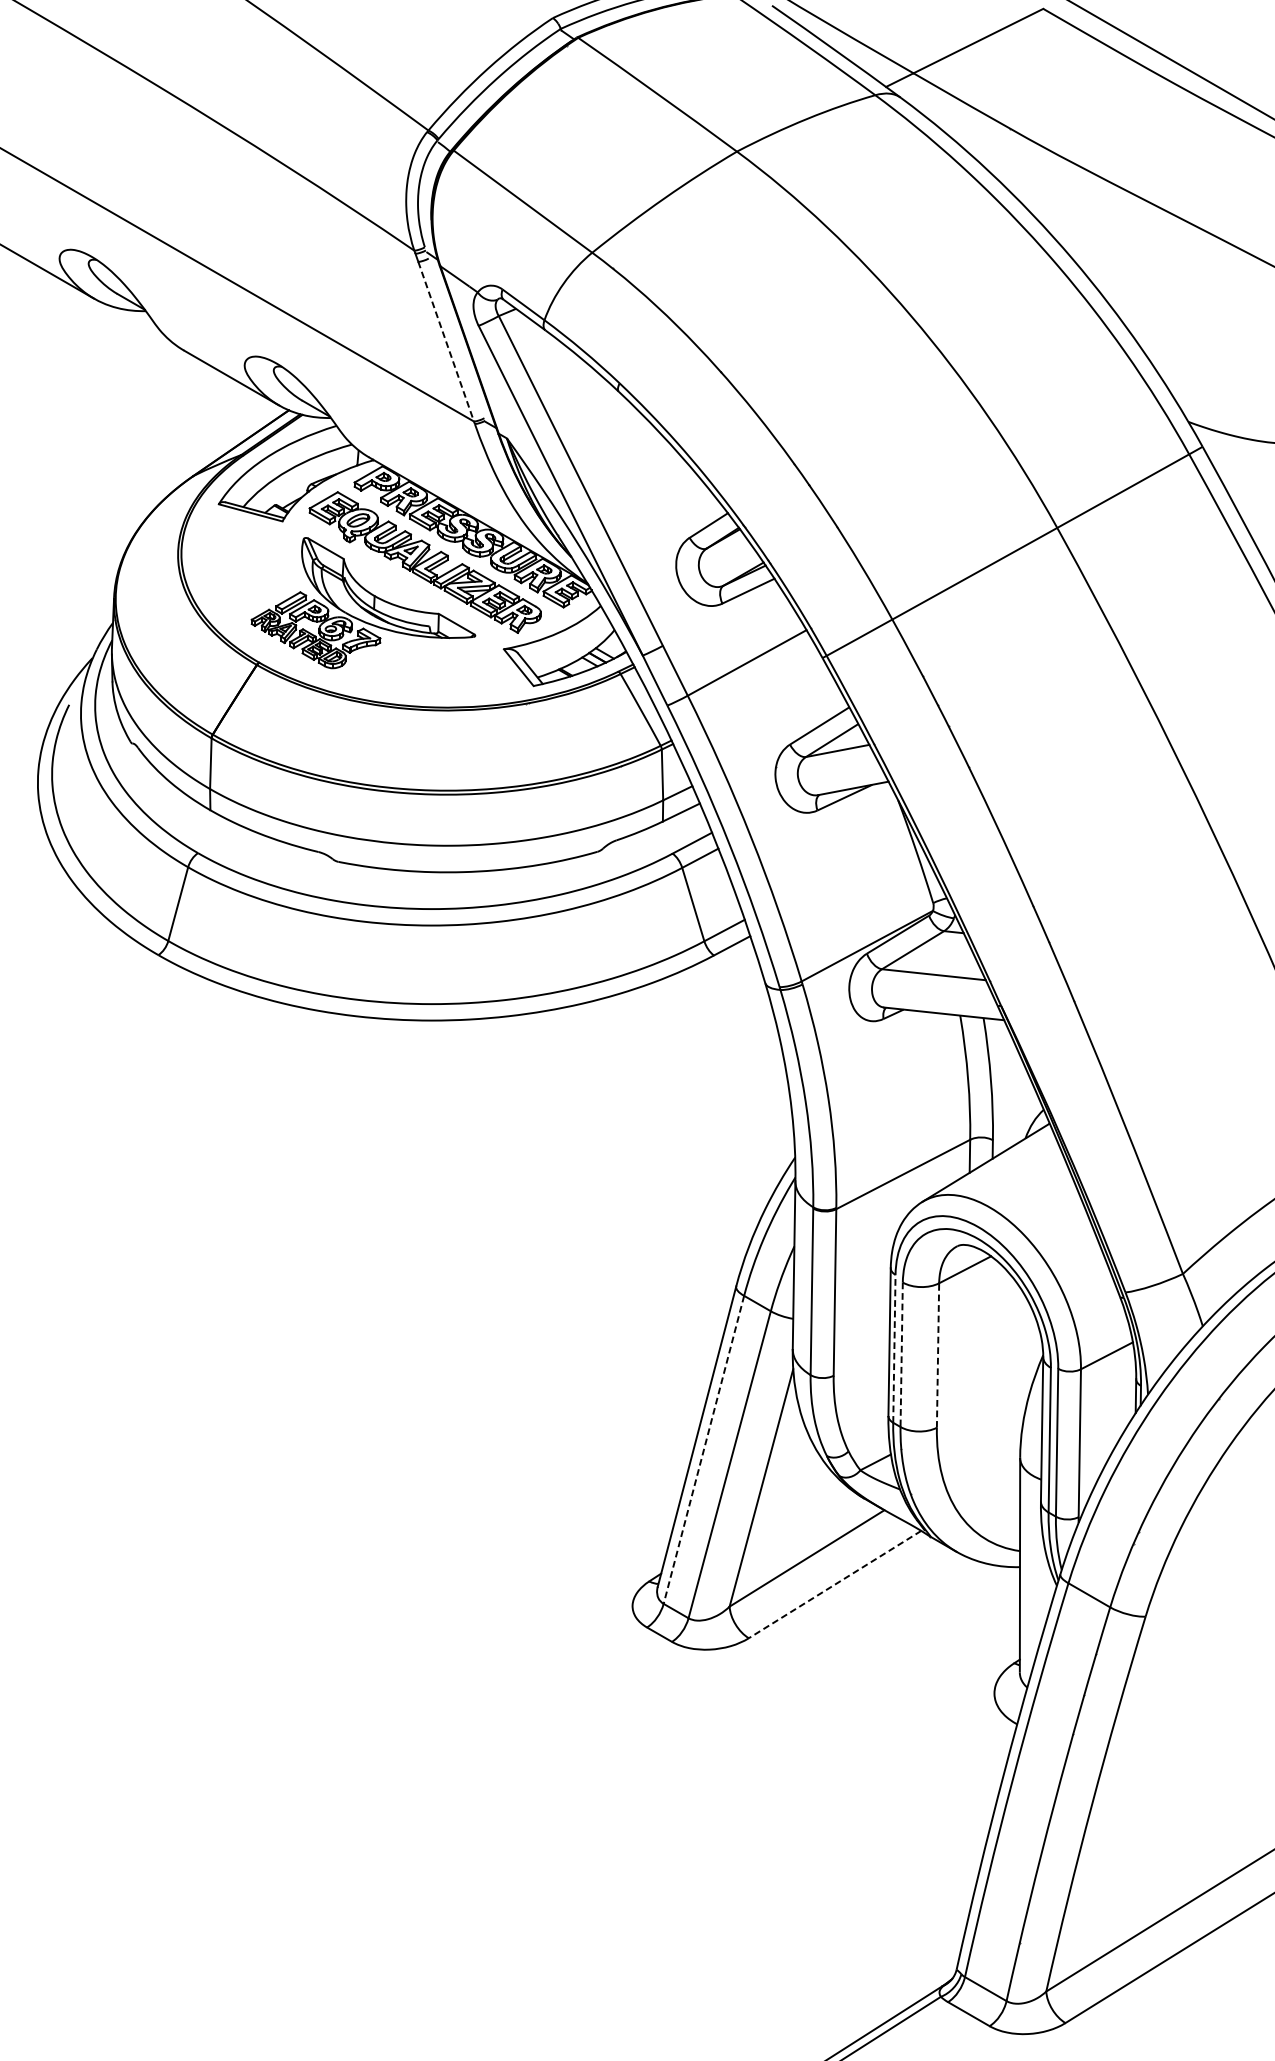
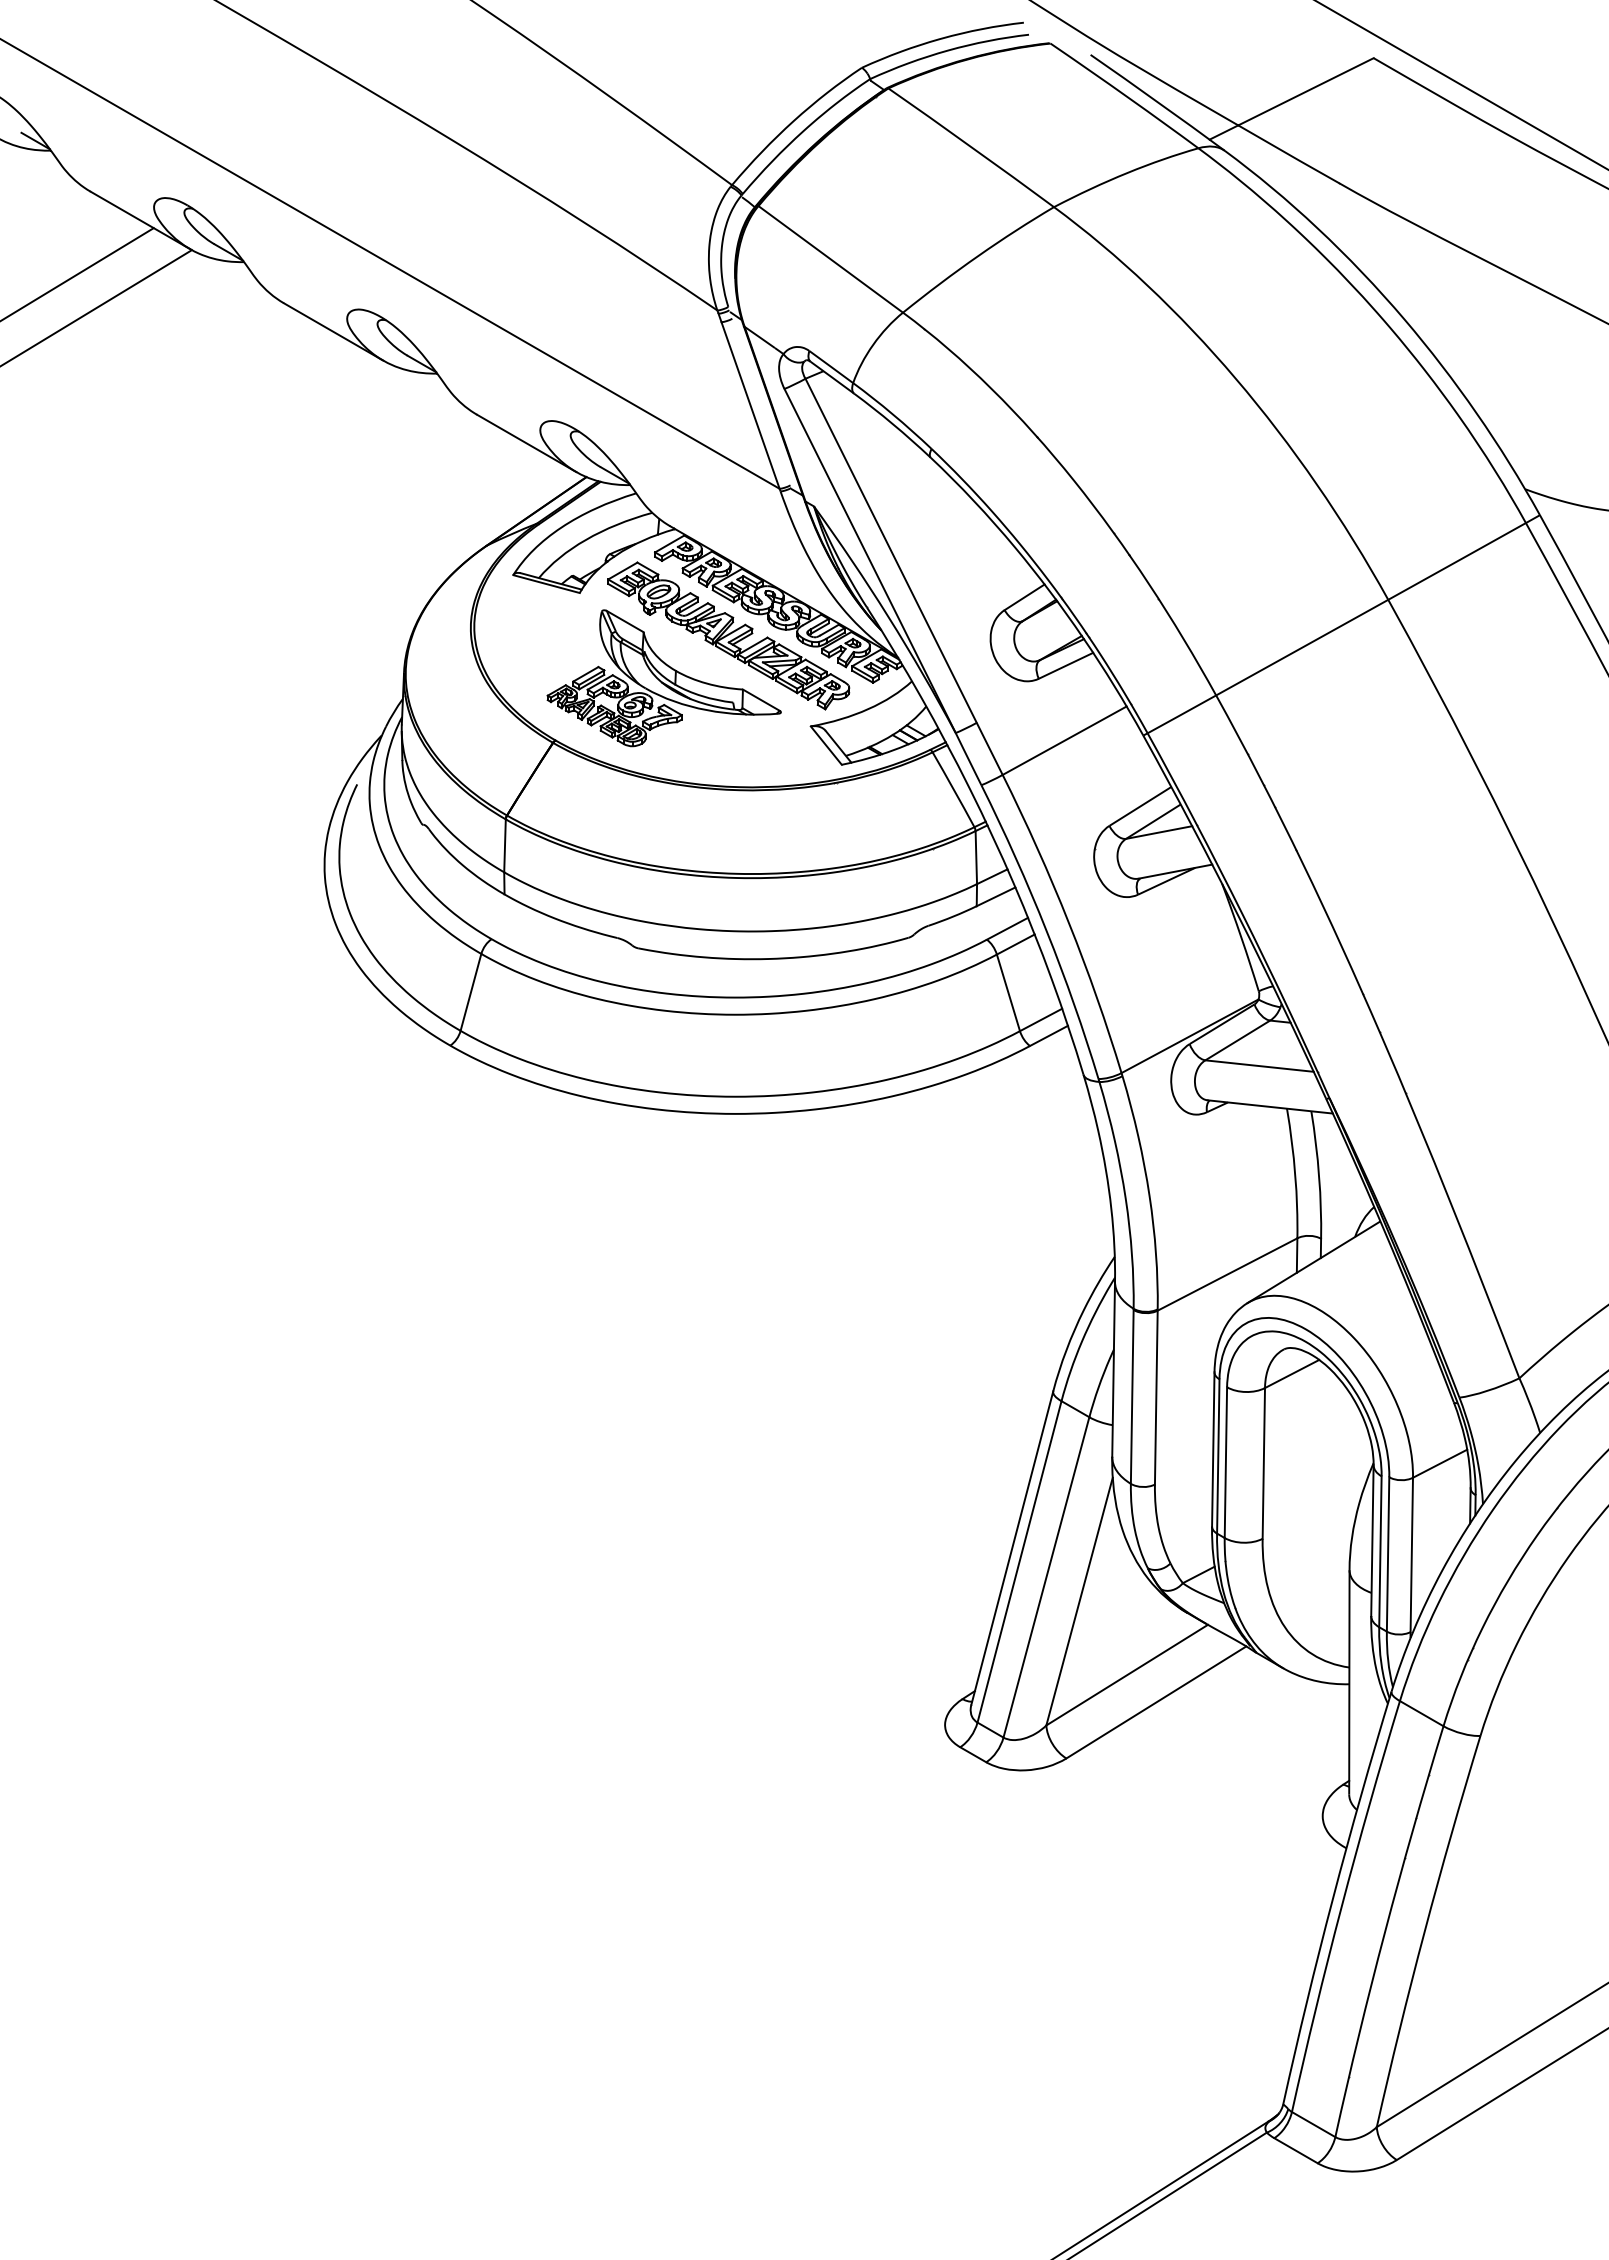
line: (446, 341) -> (750, 405), dashed -> solid
line: (894, 1347) -> (1218, 1455), dashed -> solid
line: (937, 1354) -> (1263, 1462), dashed -> solid
line: (901, 1355) -> (1225, 1463), dashed -> solid
line: (703, 1450) -> (1019, 1562), dashed -> solid
line: (835, 1584) -> (1156, 1702), dashed -> solid

